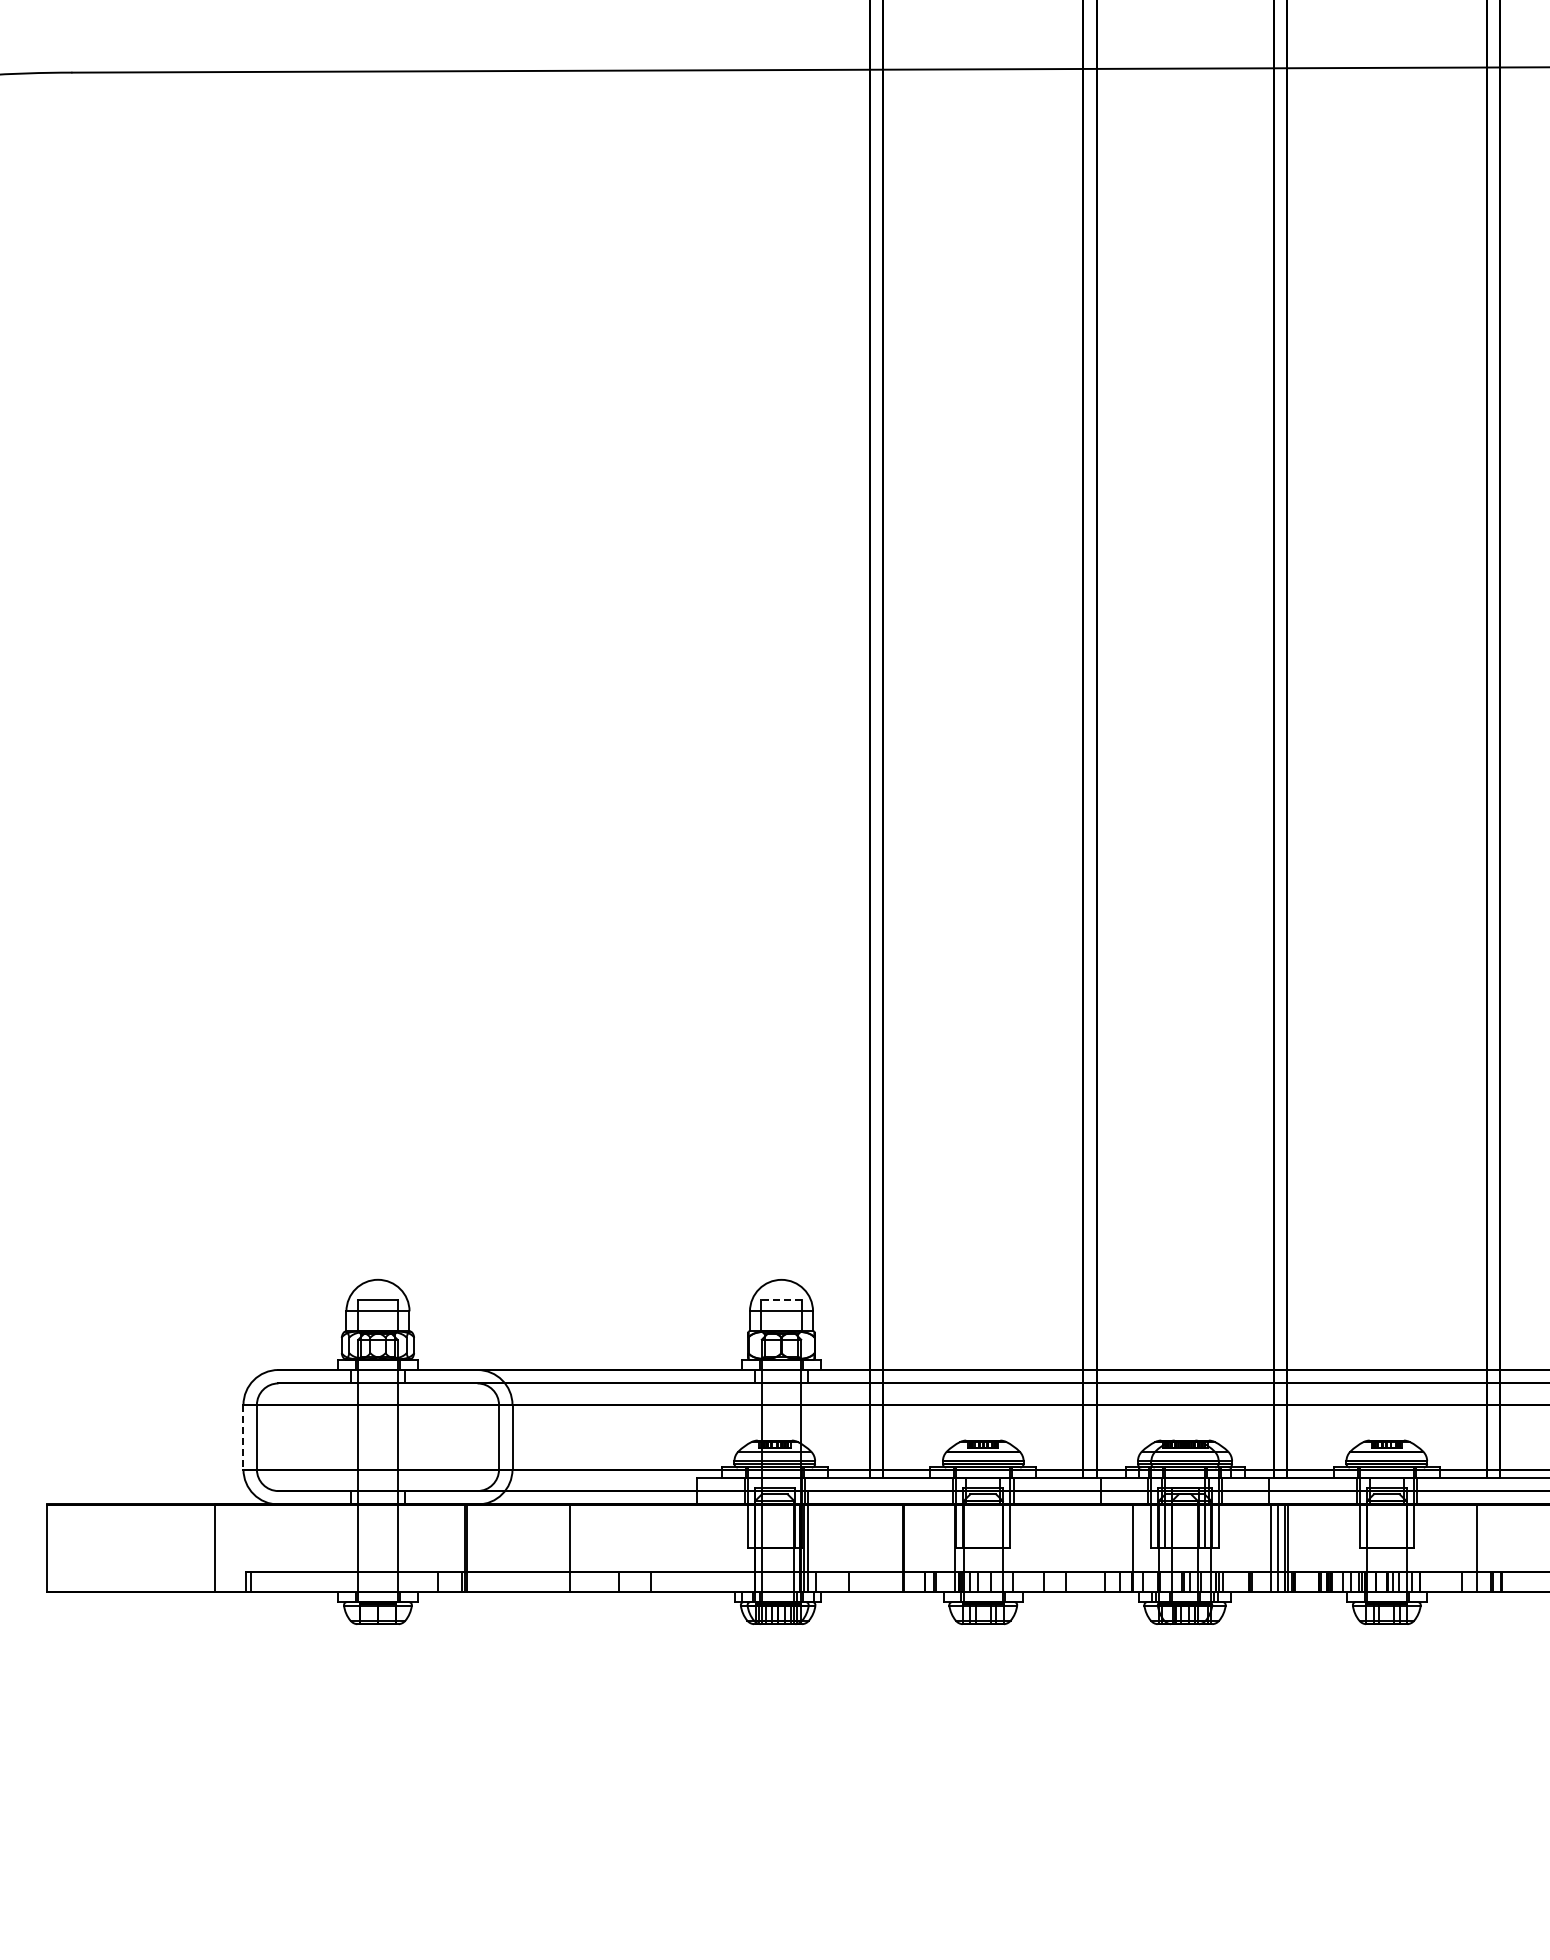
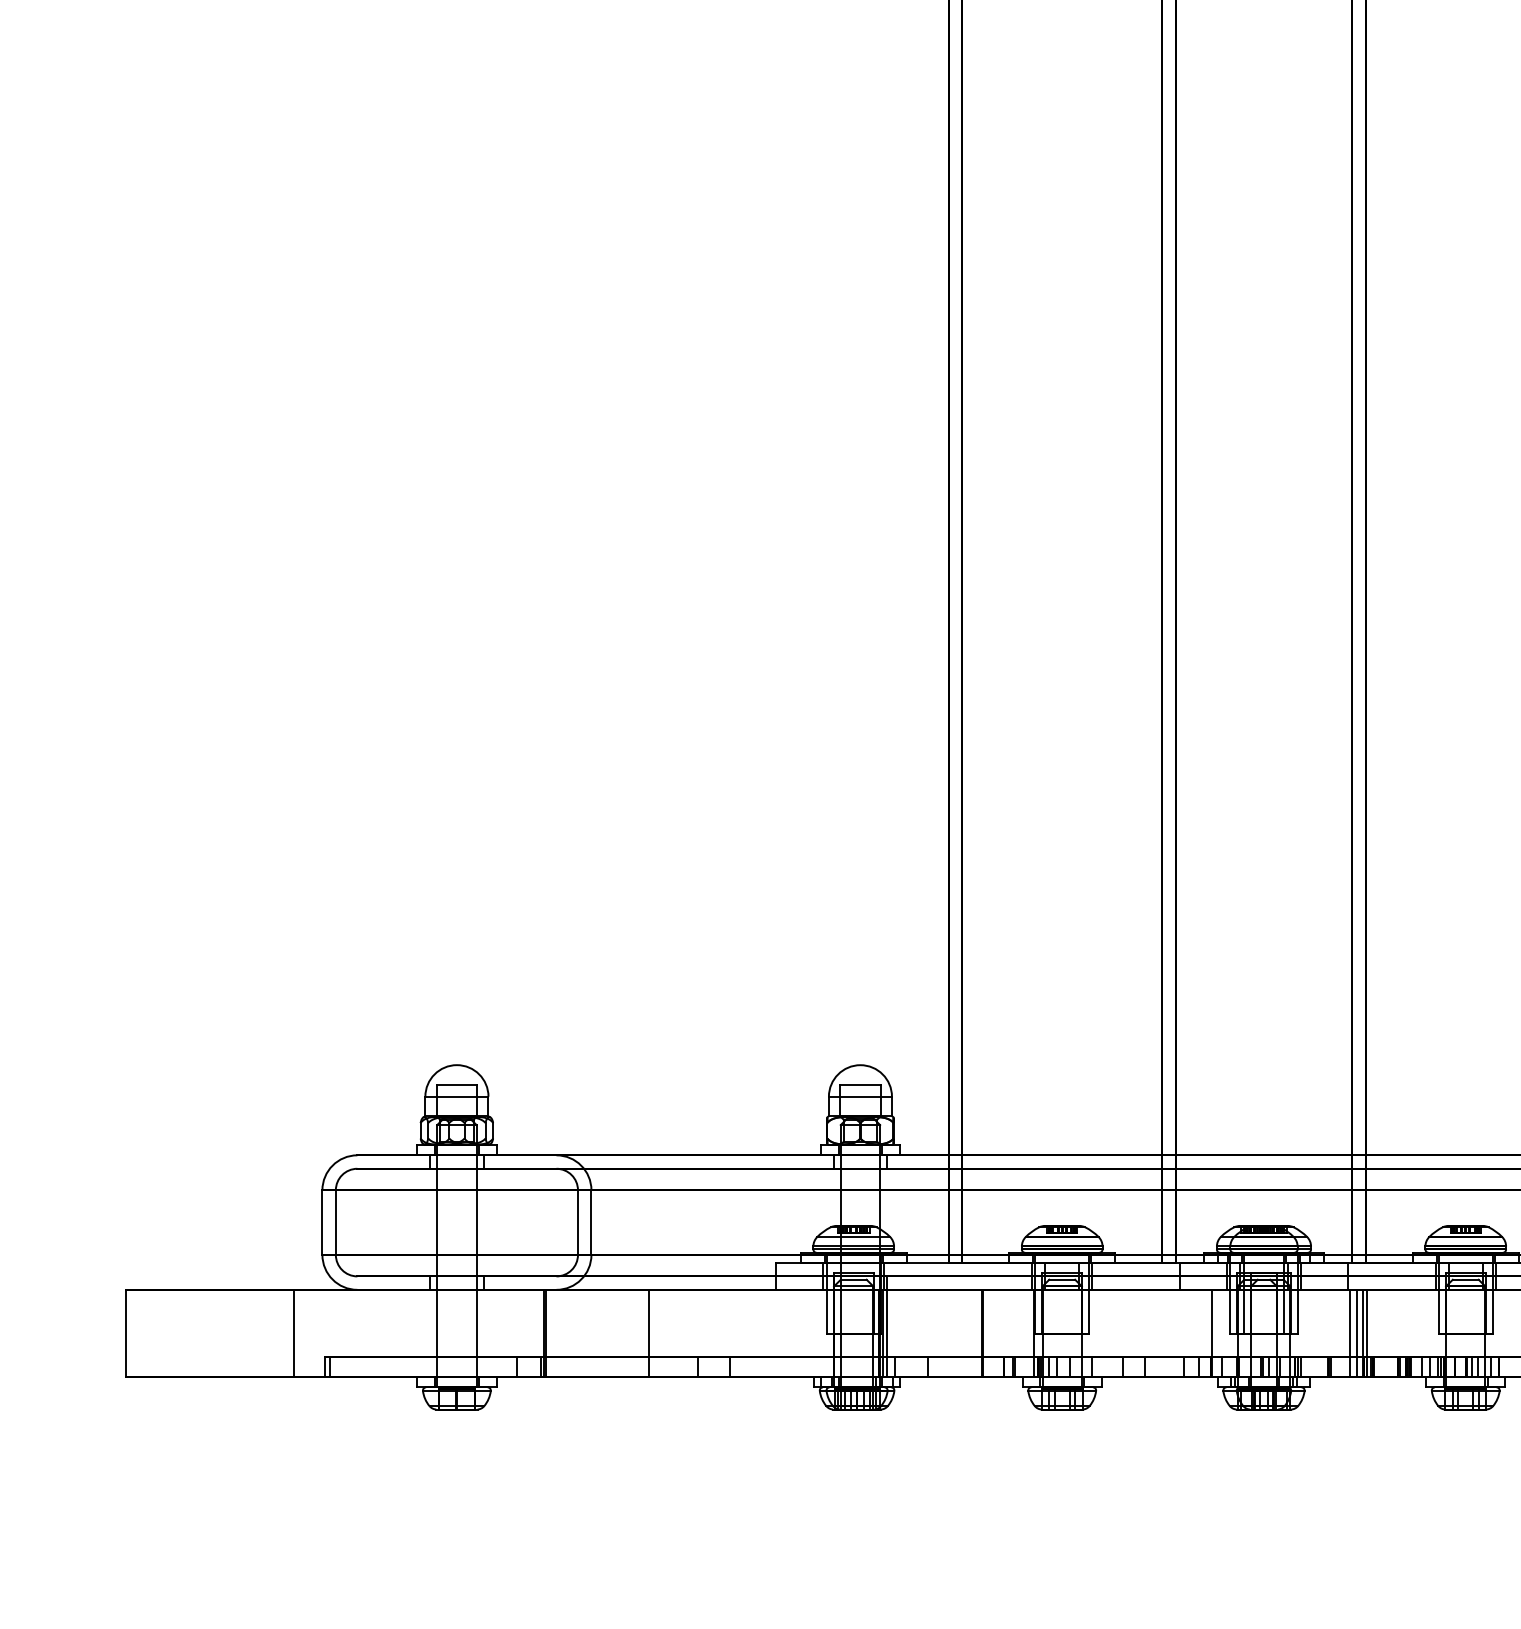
line: (781, 1300) -> (860, 1085), dashed -> solid
line: (243, 1437) -> (322, 1222), dashed -> solid

